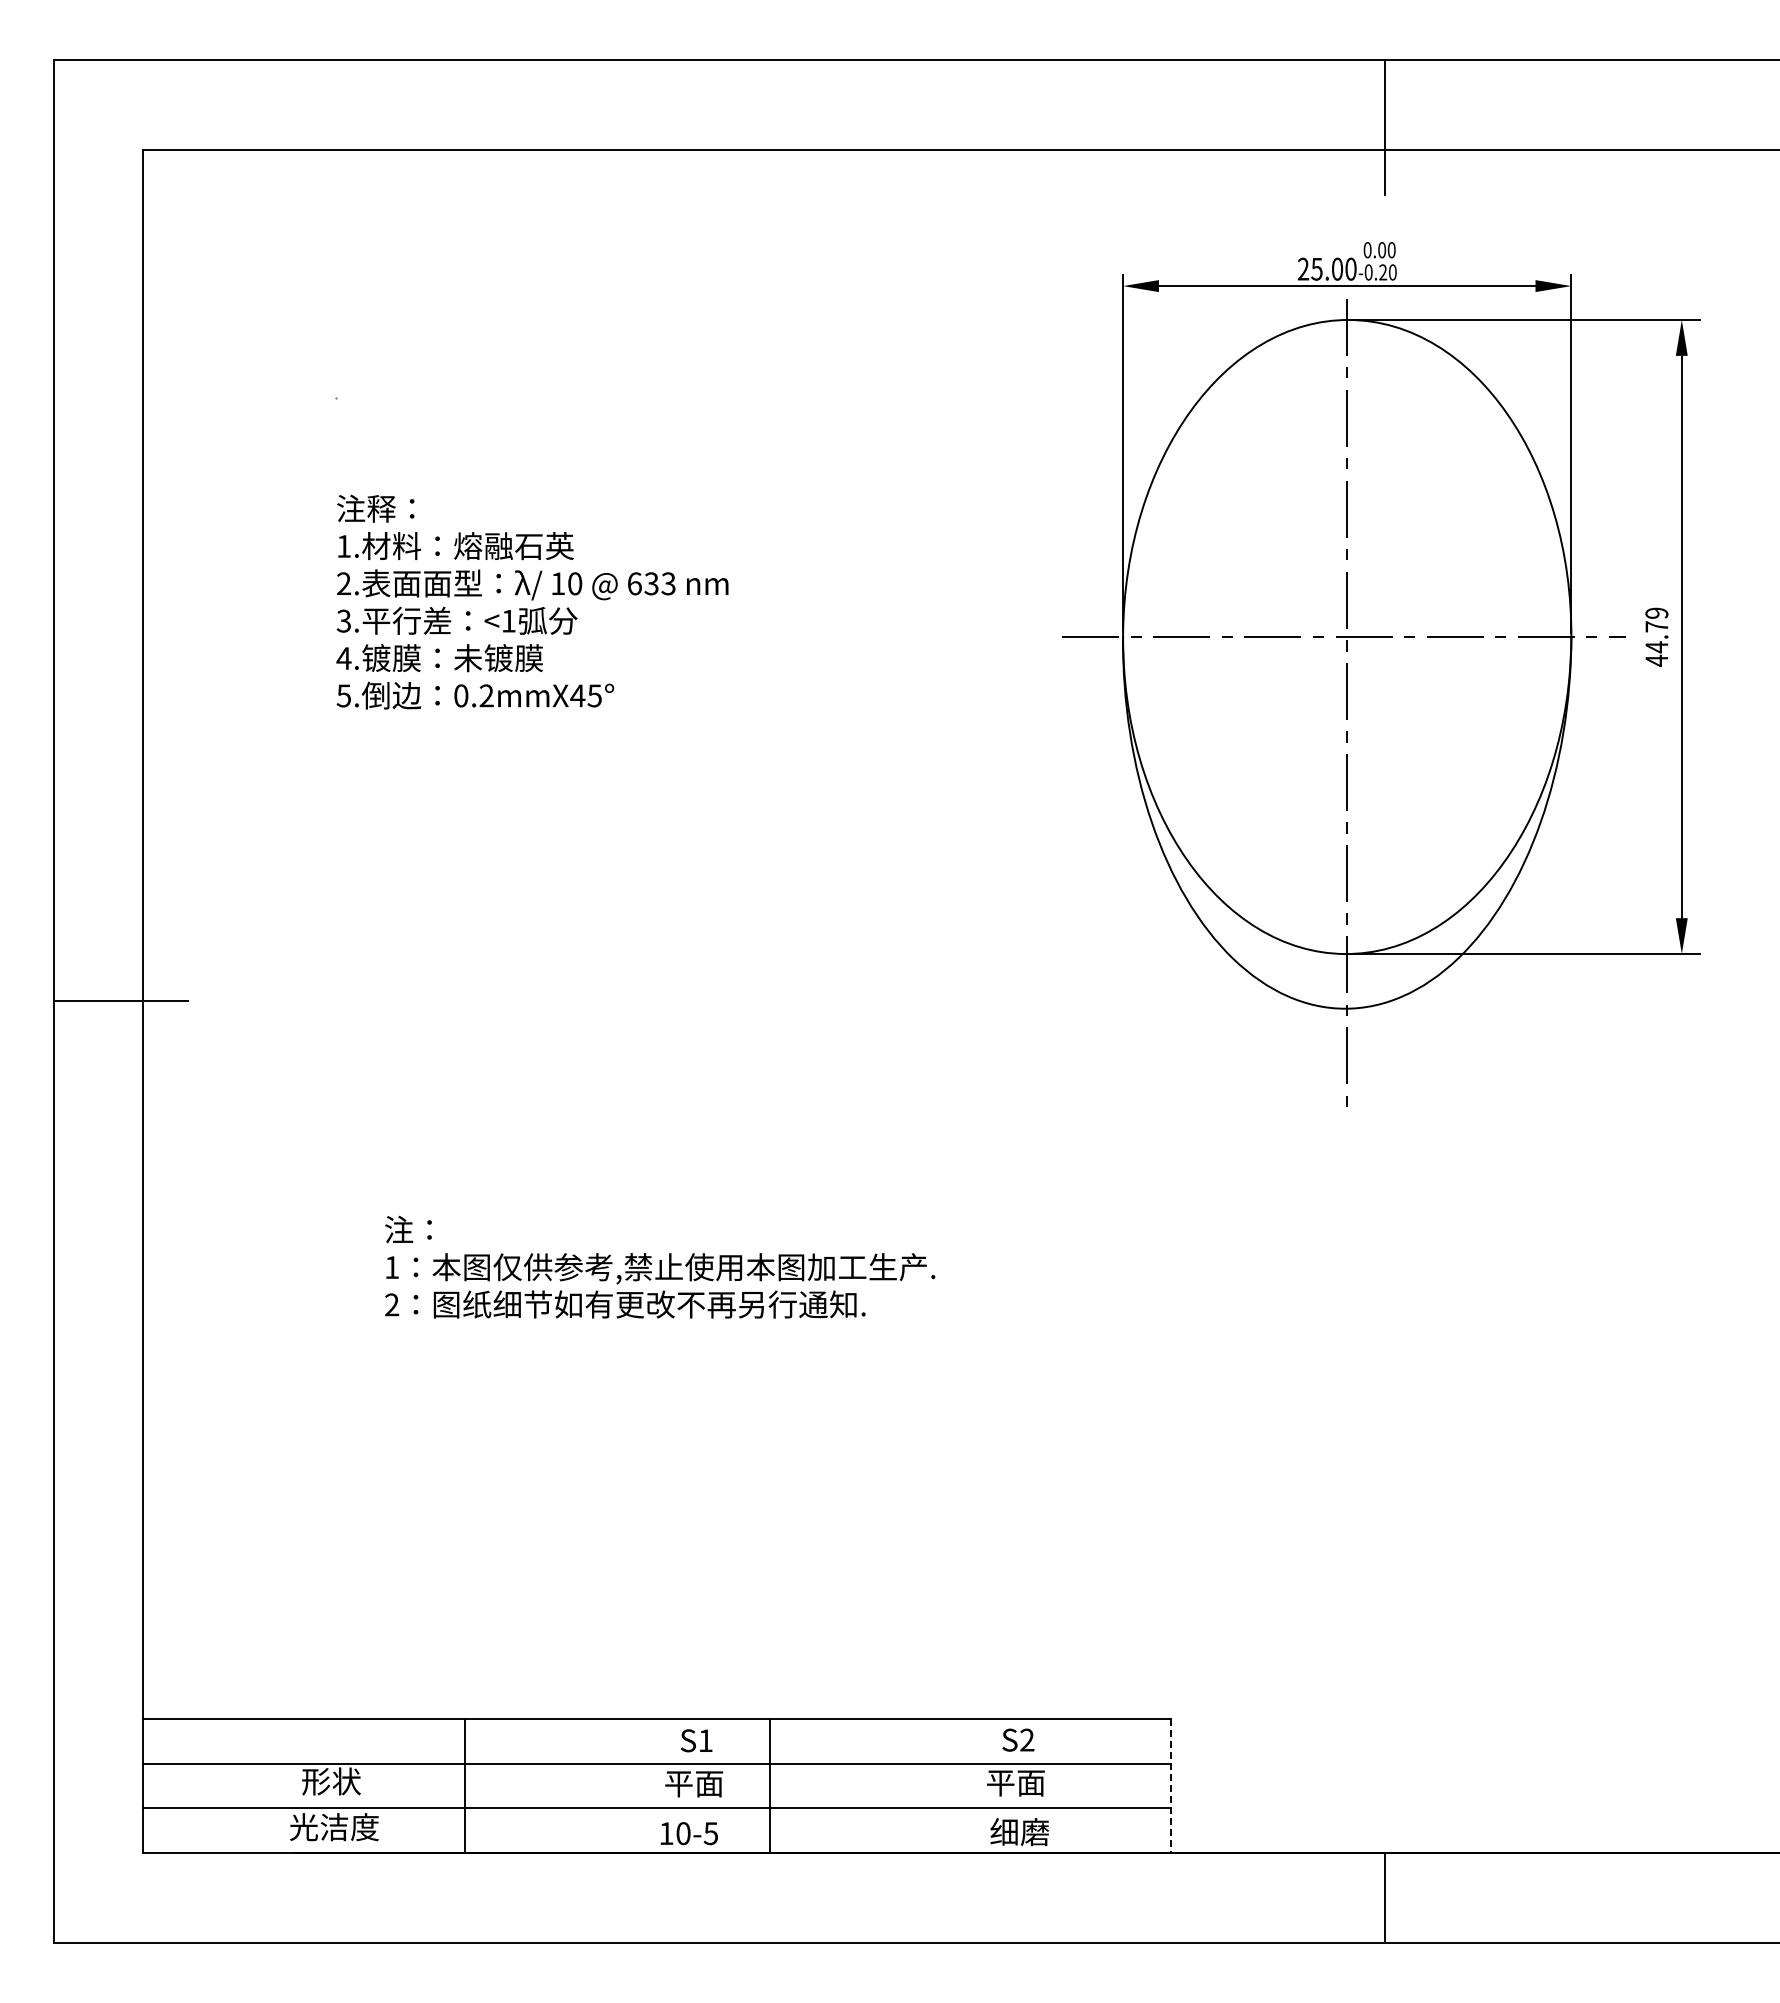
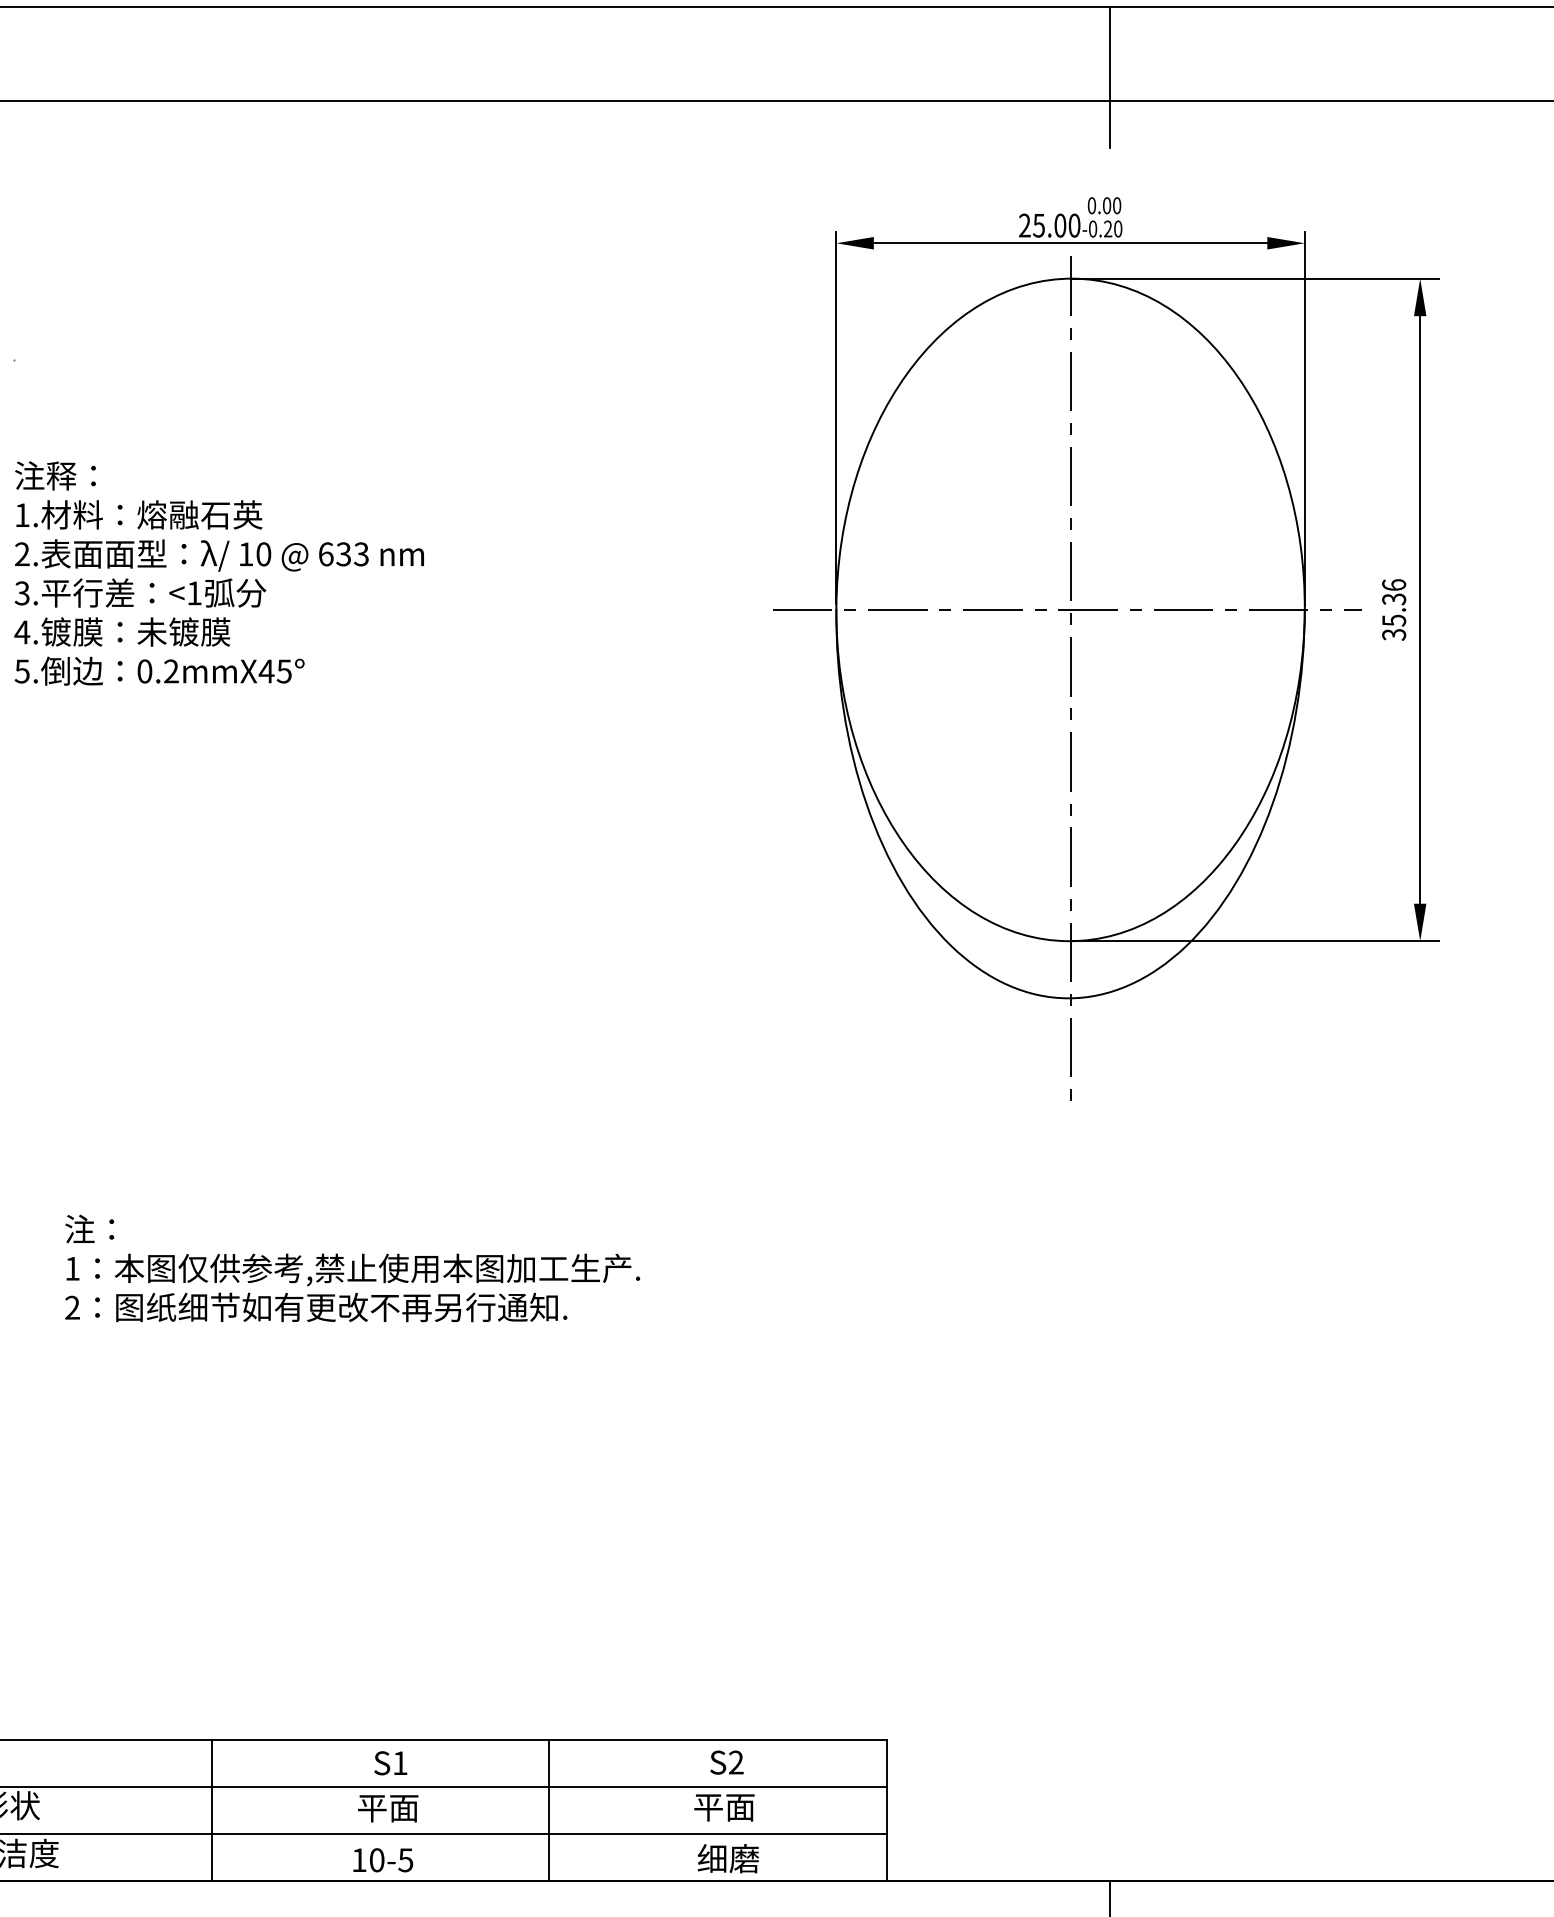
text: (1656, 636) -> (1393, 609), 44.79 -> 35.36
line: (464, 1785) -> (211, 1809), moved
line: (770, 1785) -> (549, 1809), moved
line: (1171, 1786) -> (886, 1811), dashed -> solid

